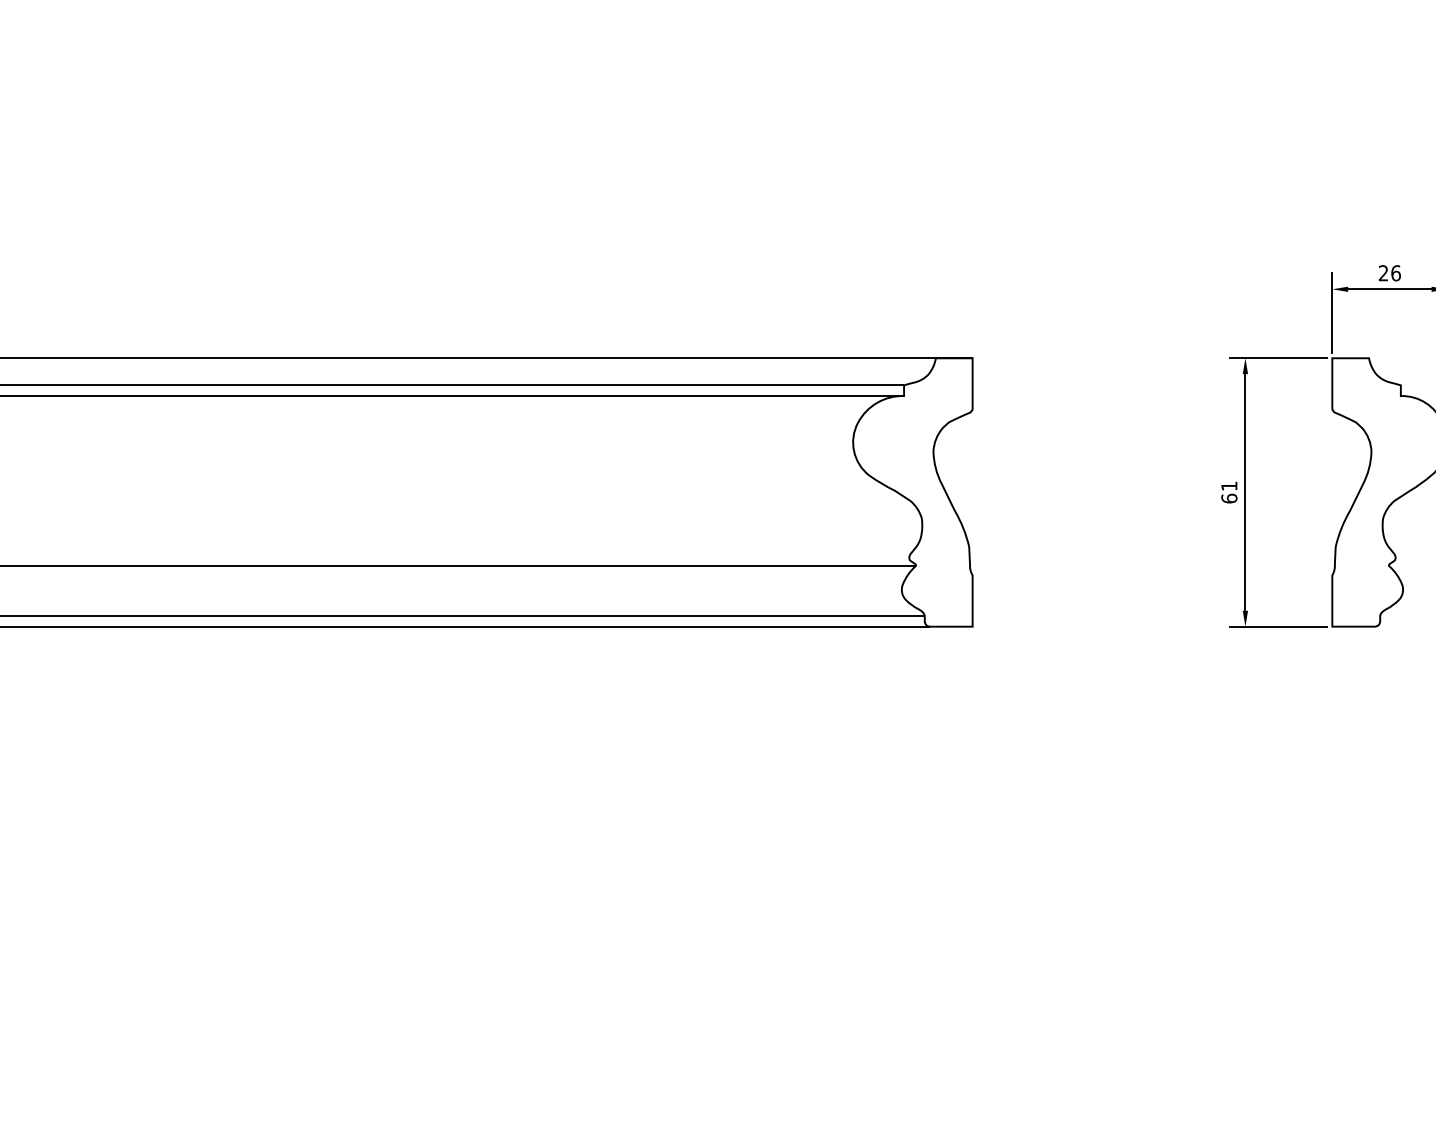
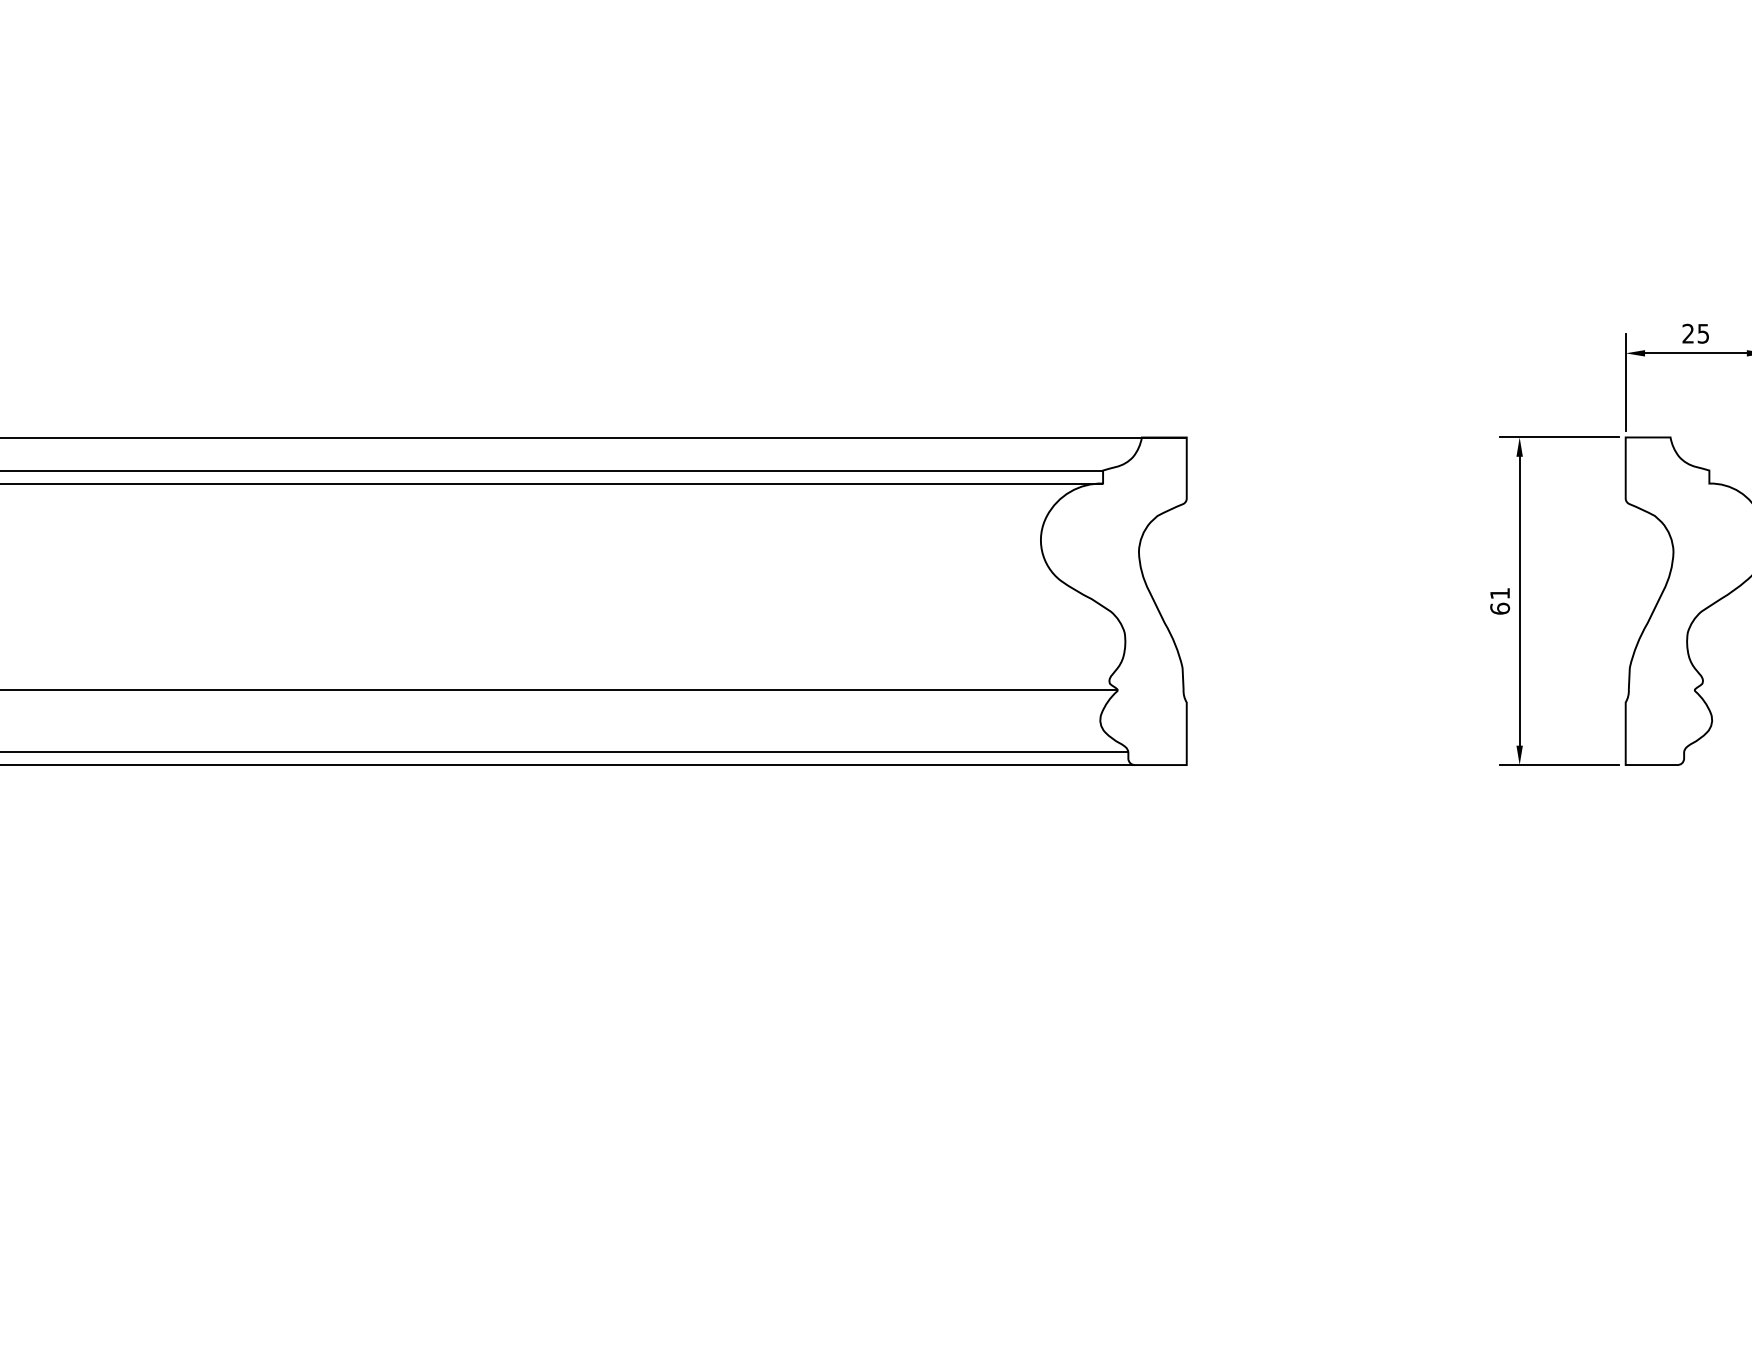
text: (1396, 273) -> (1703, 333), 26 -> 25

